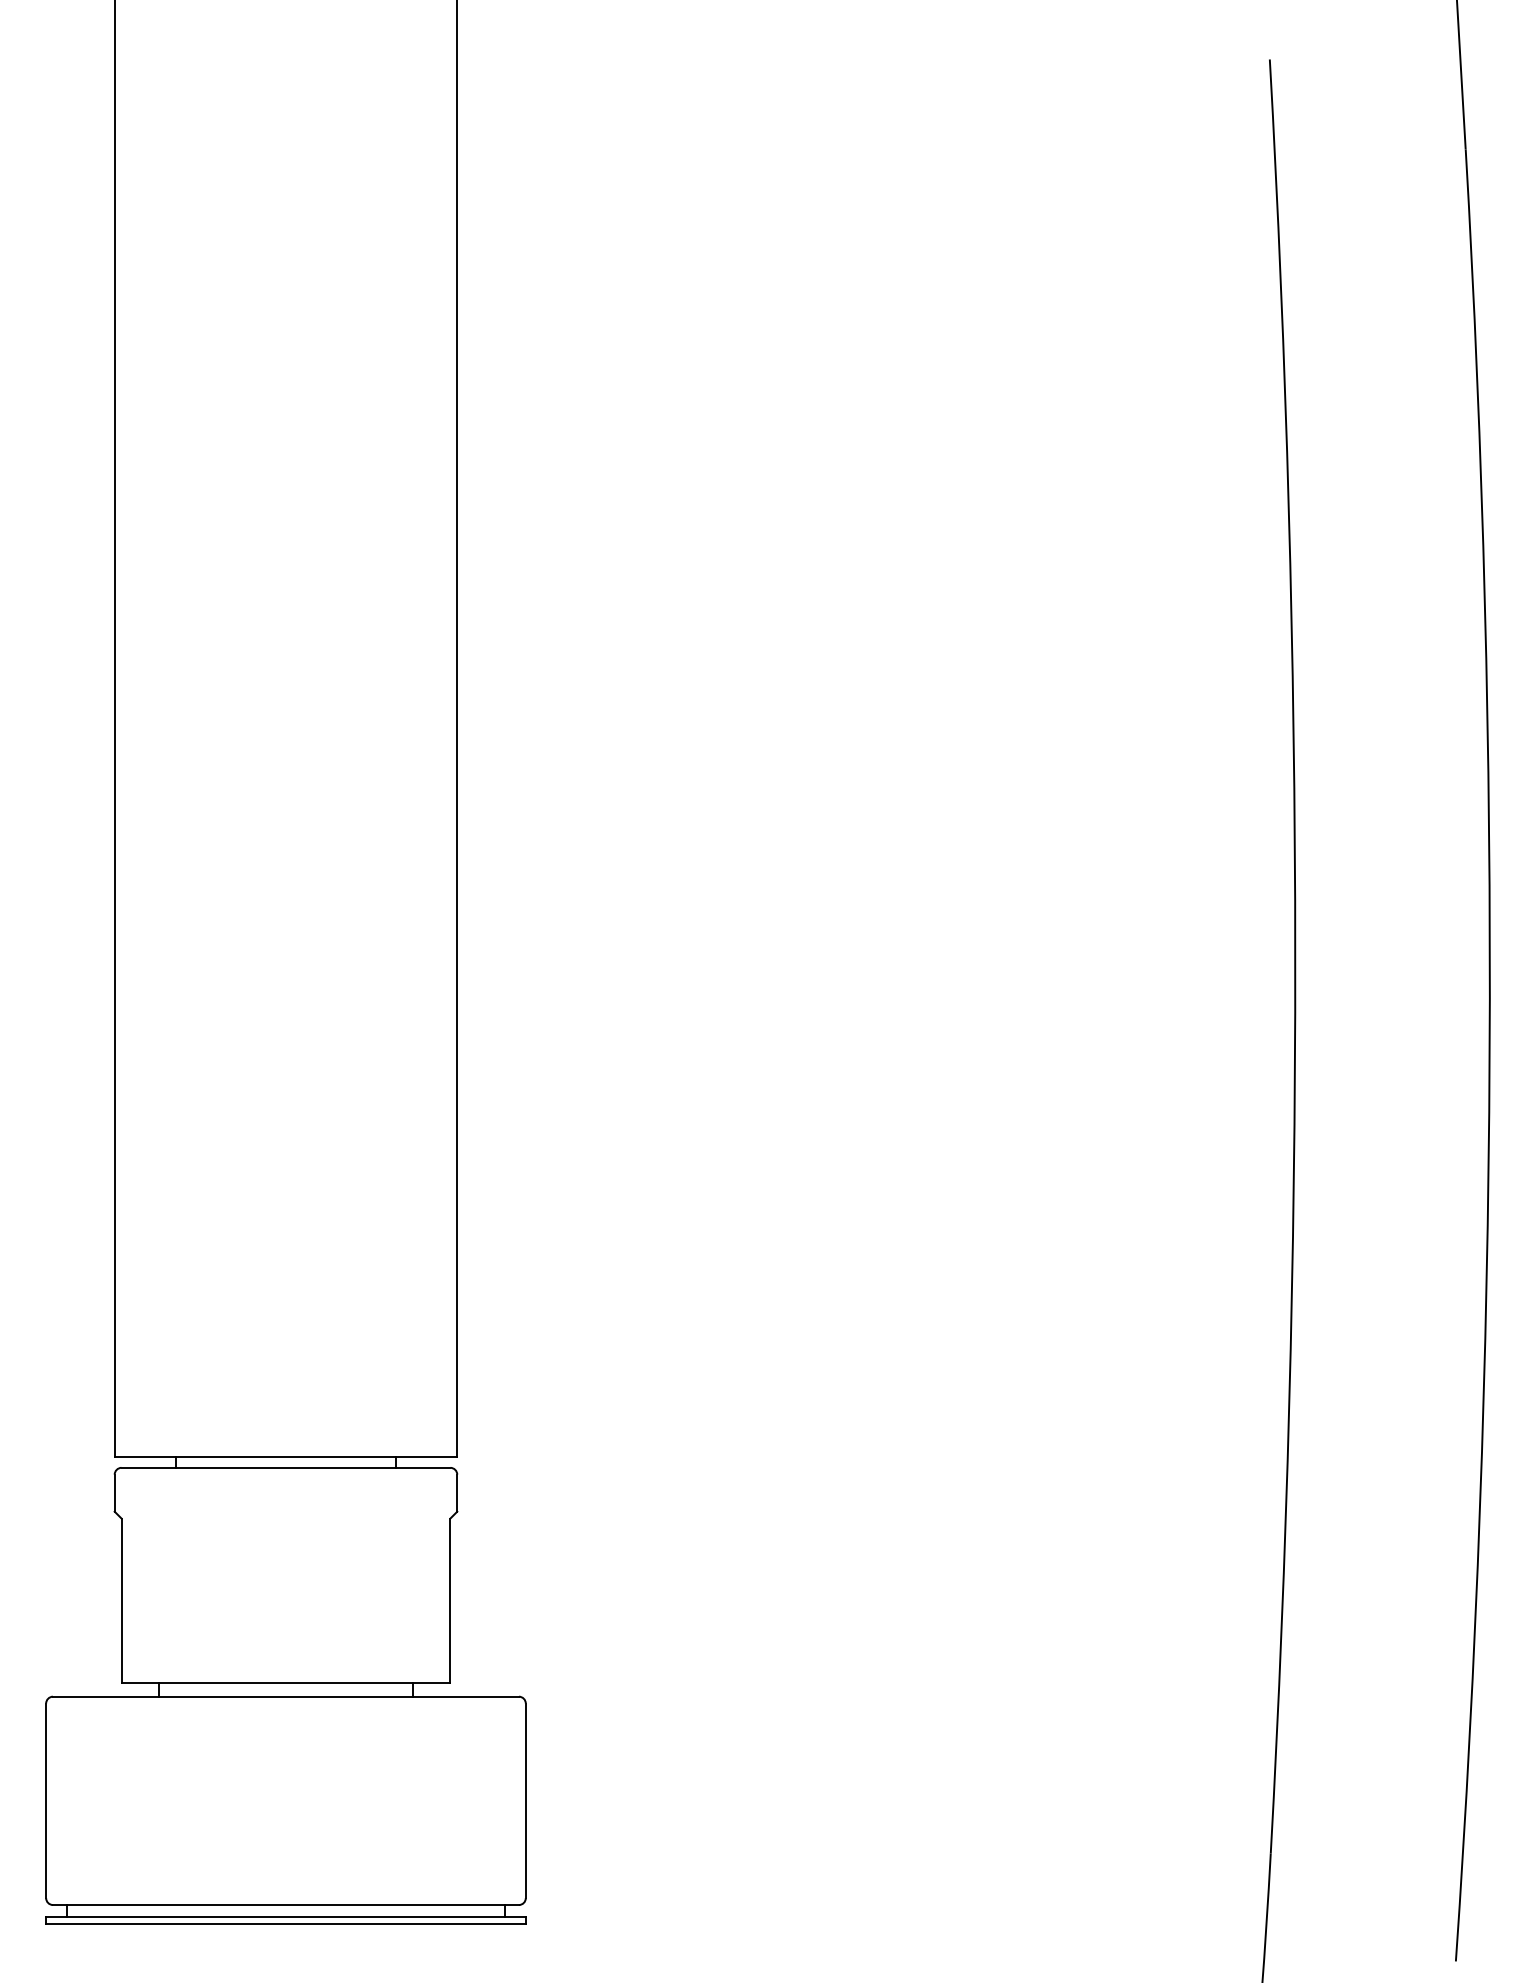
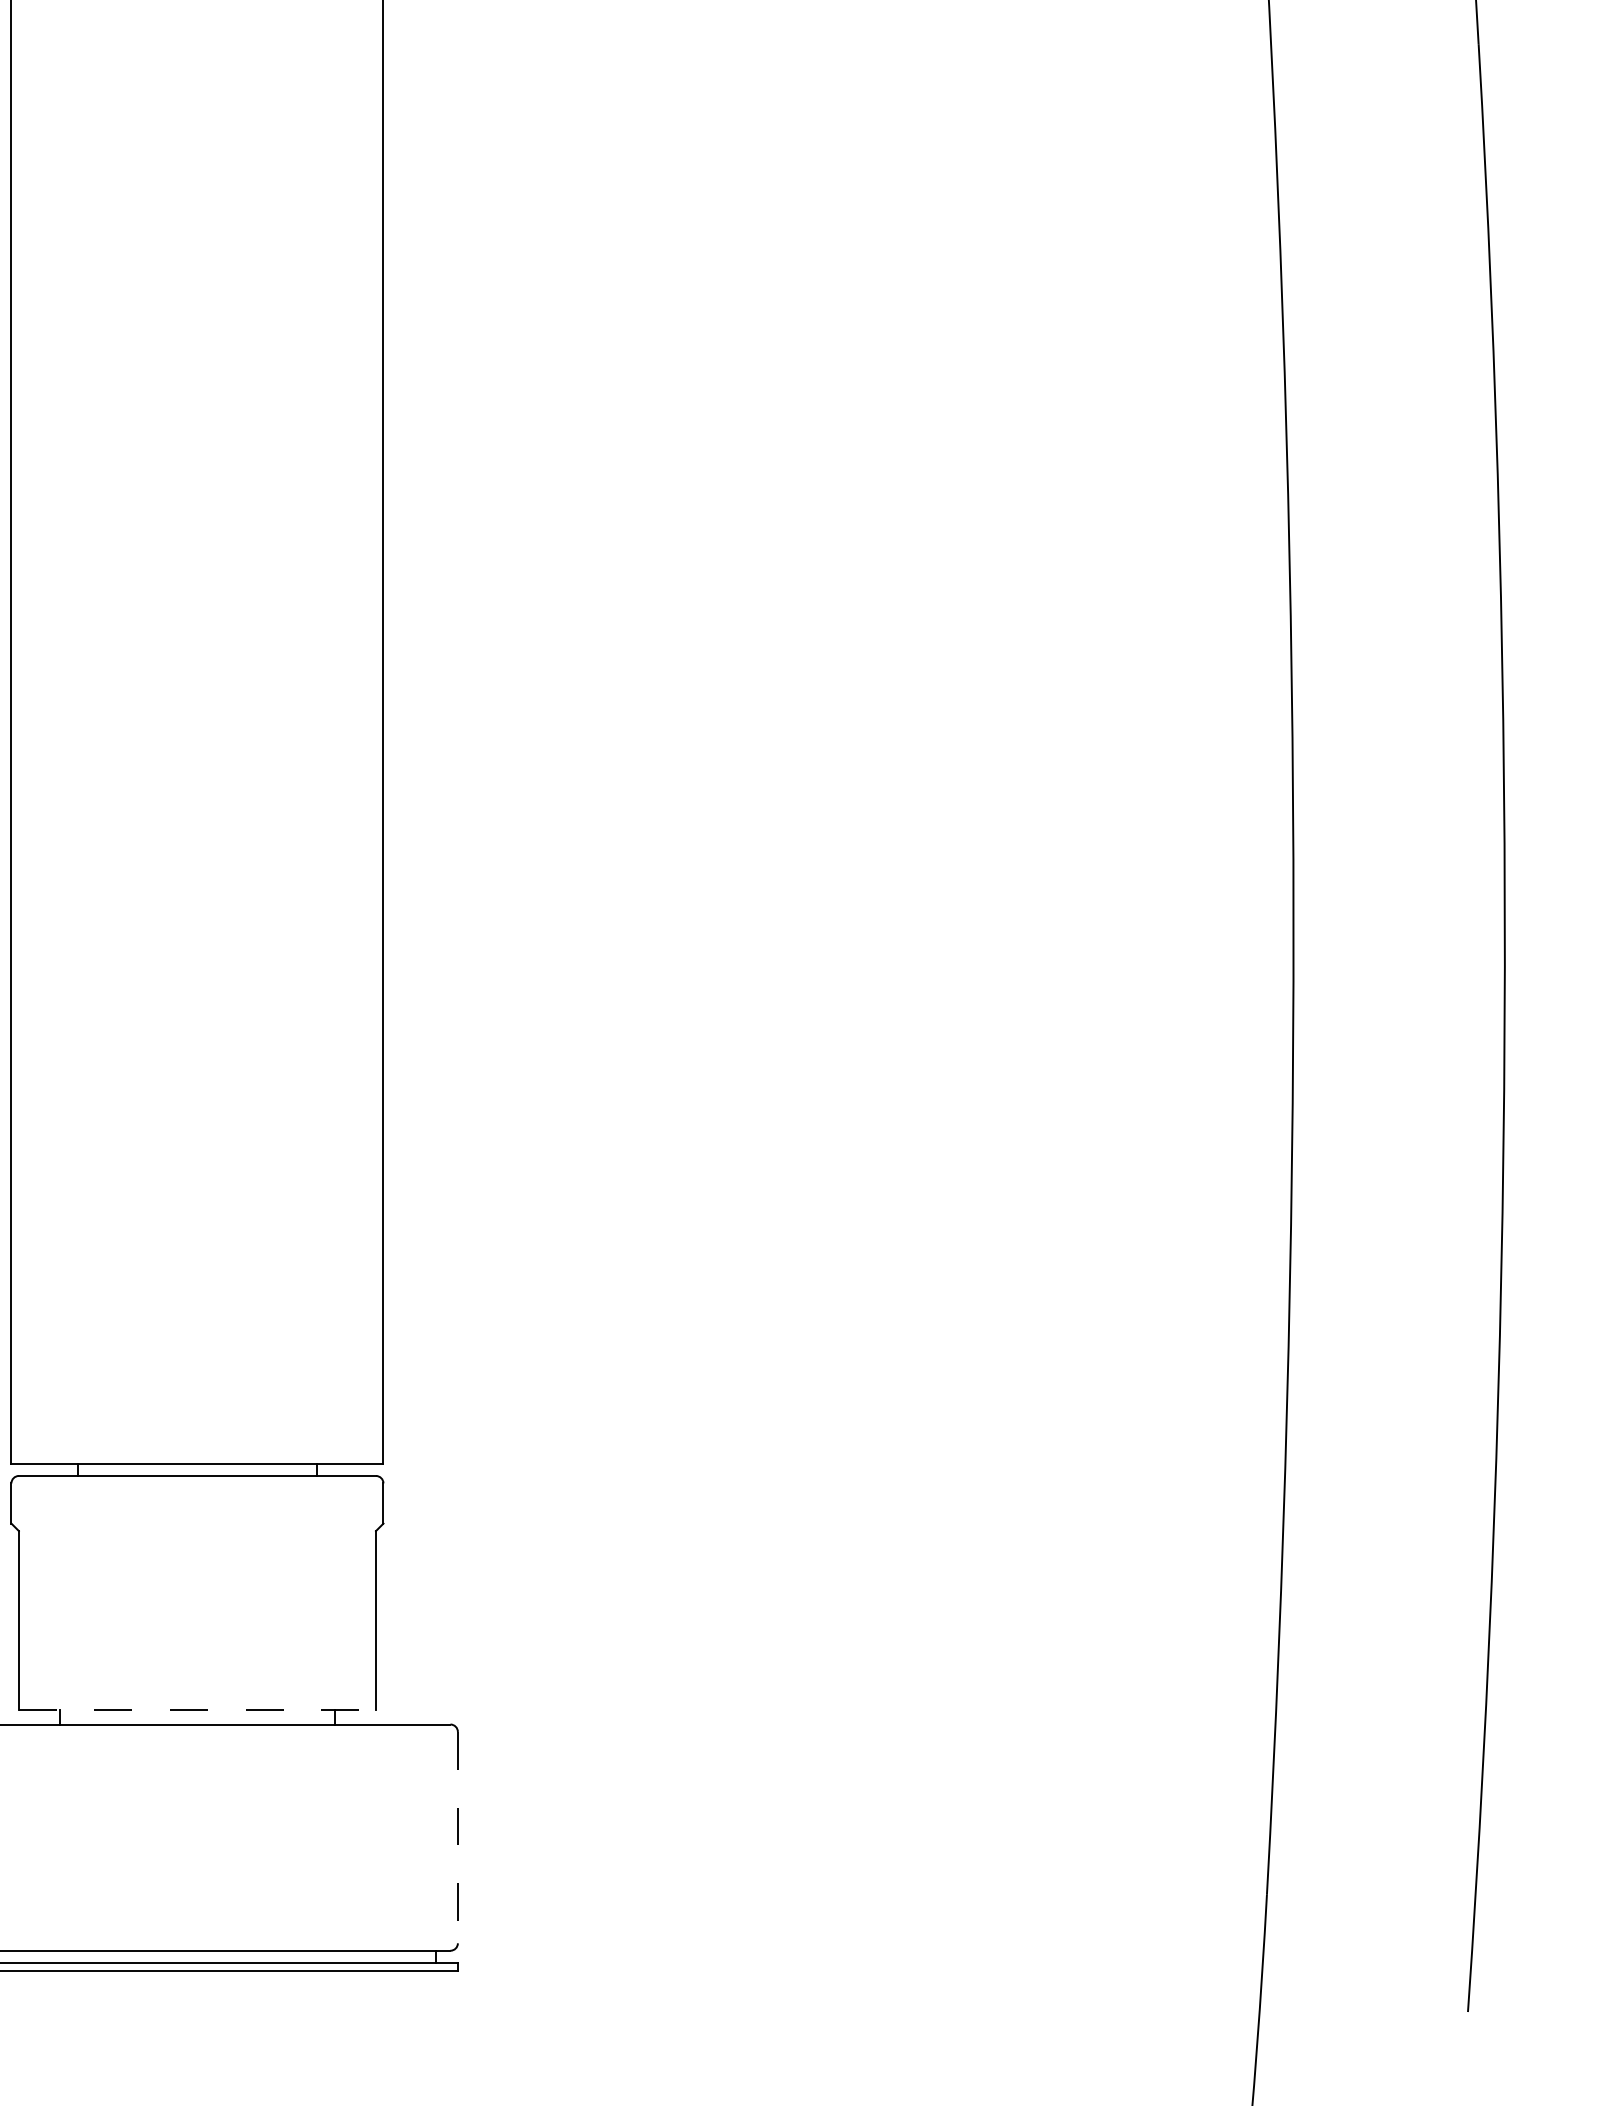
line: (286, 1683) -> (198, 1710), solid -> dashed
line: (525, 1801) -> (457, 1838), solid -> dashed

